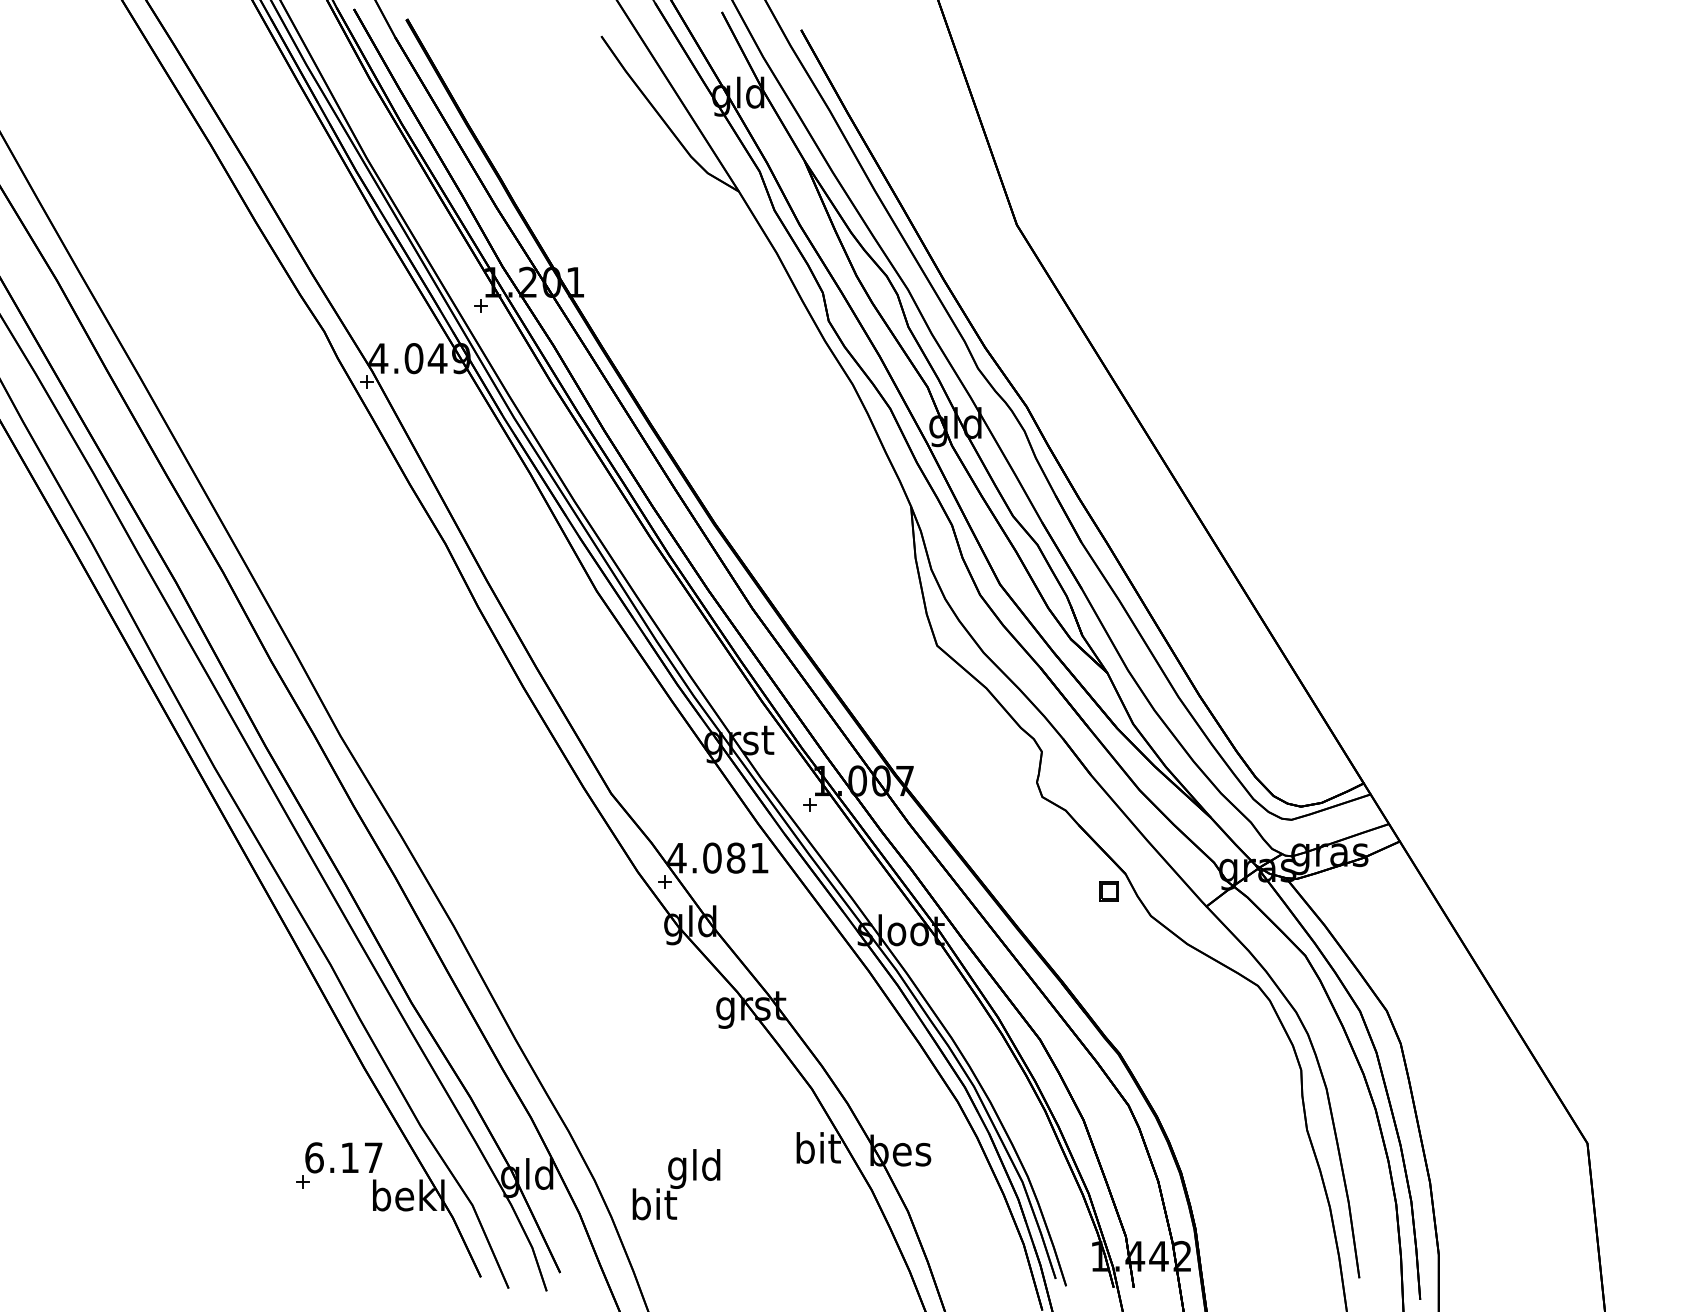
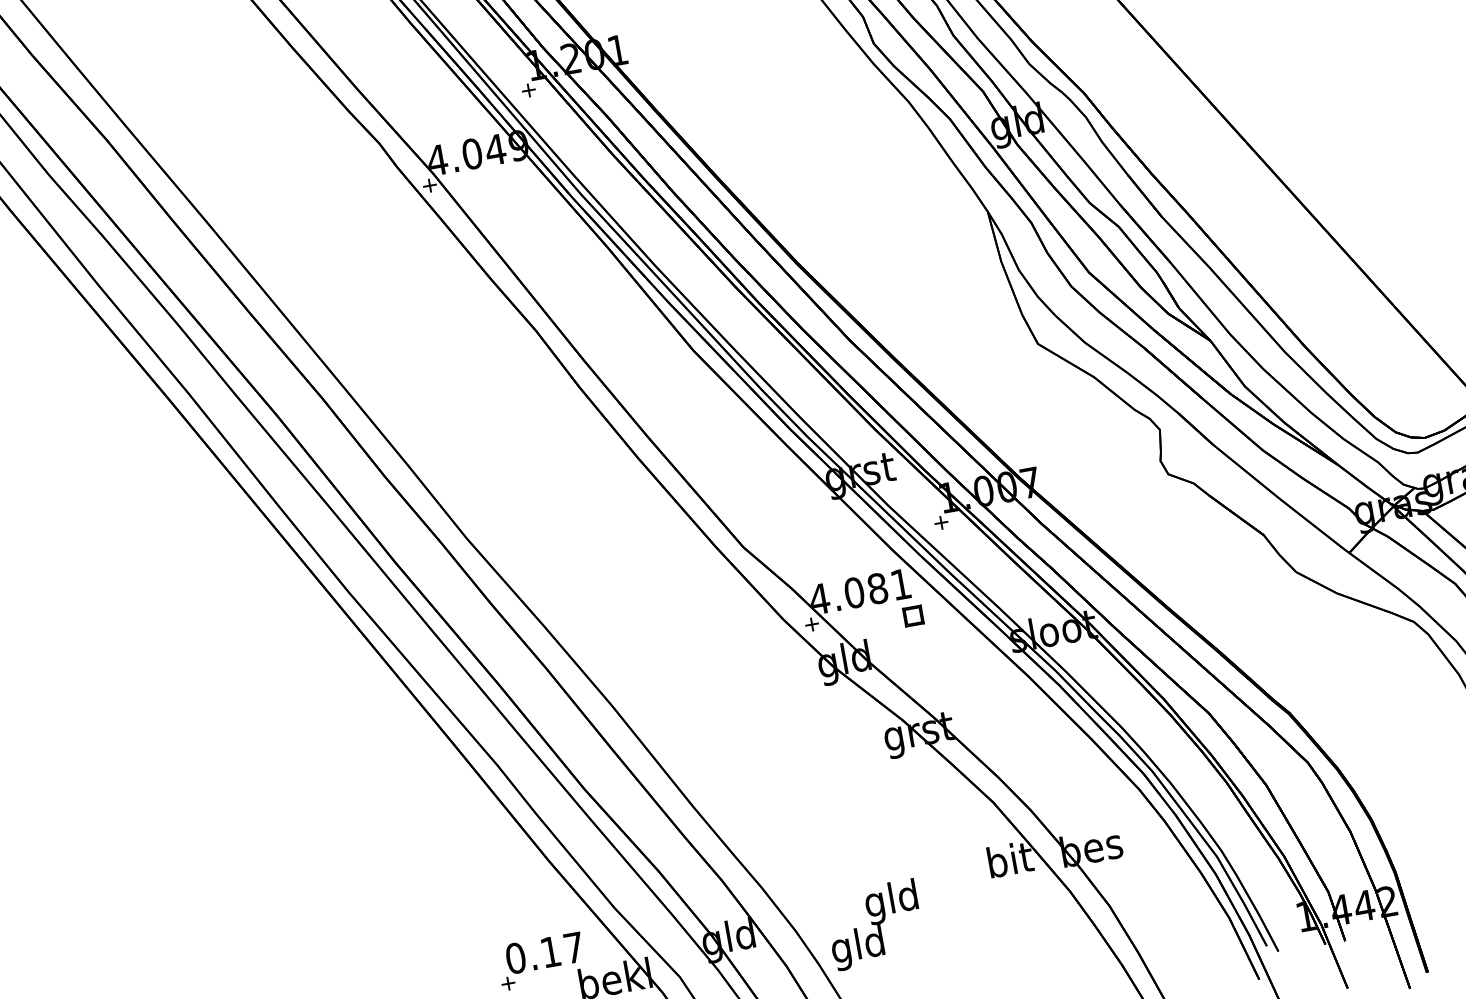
part: (1108, 891) -> (912, 616), moved
text: (314, 1157) -> (515, 957), 6.17 -> 0.17
text: (653, 1208) -> (858, 948), bit -> gld

